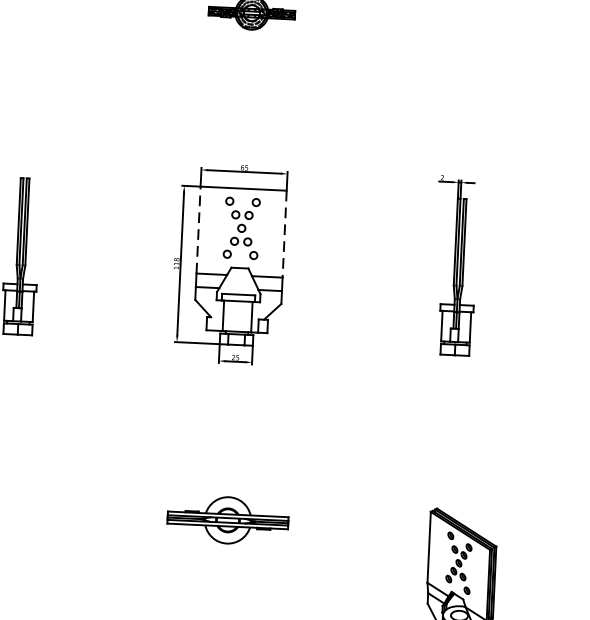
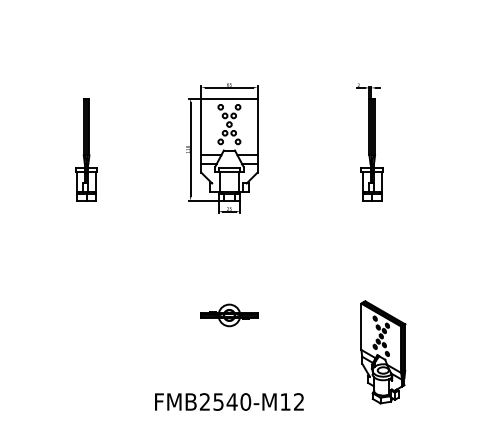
line: (198, 229) -> (201, 126), dashed -> solid
line: (284, 234) -> (257, 127), dashed -> solid
part: (228, 520) -> (229, 315), size x0.71

